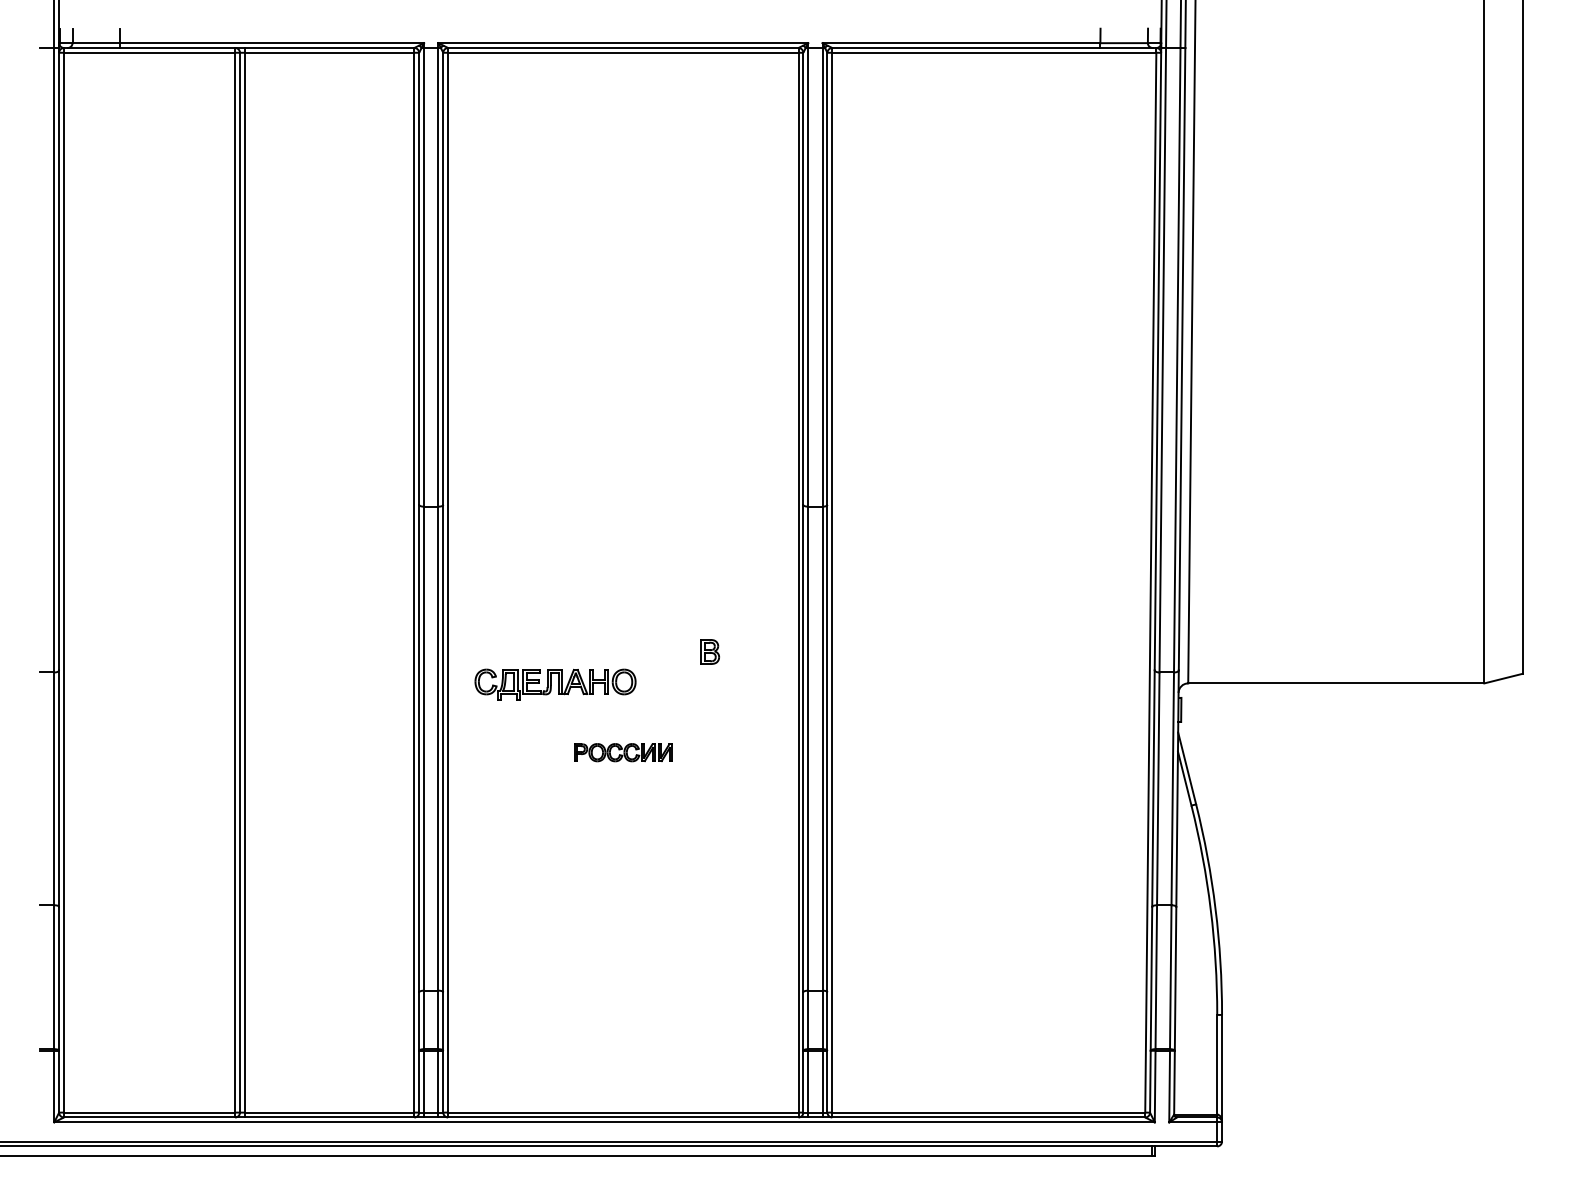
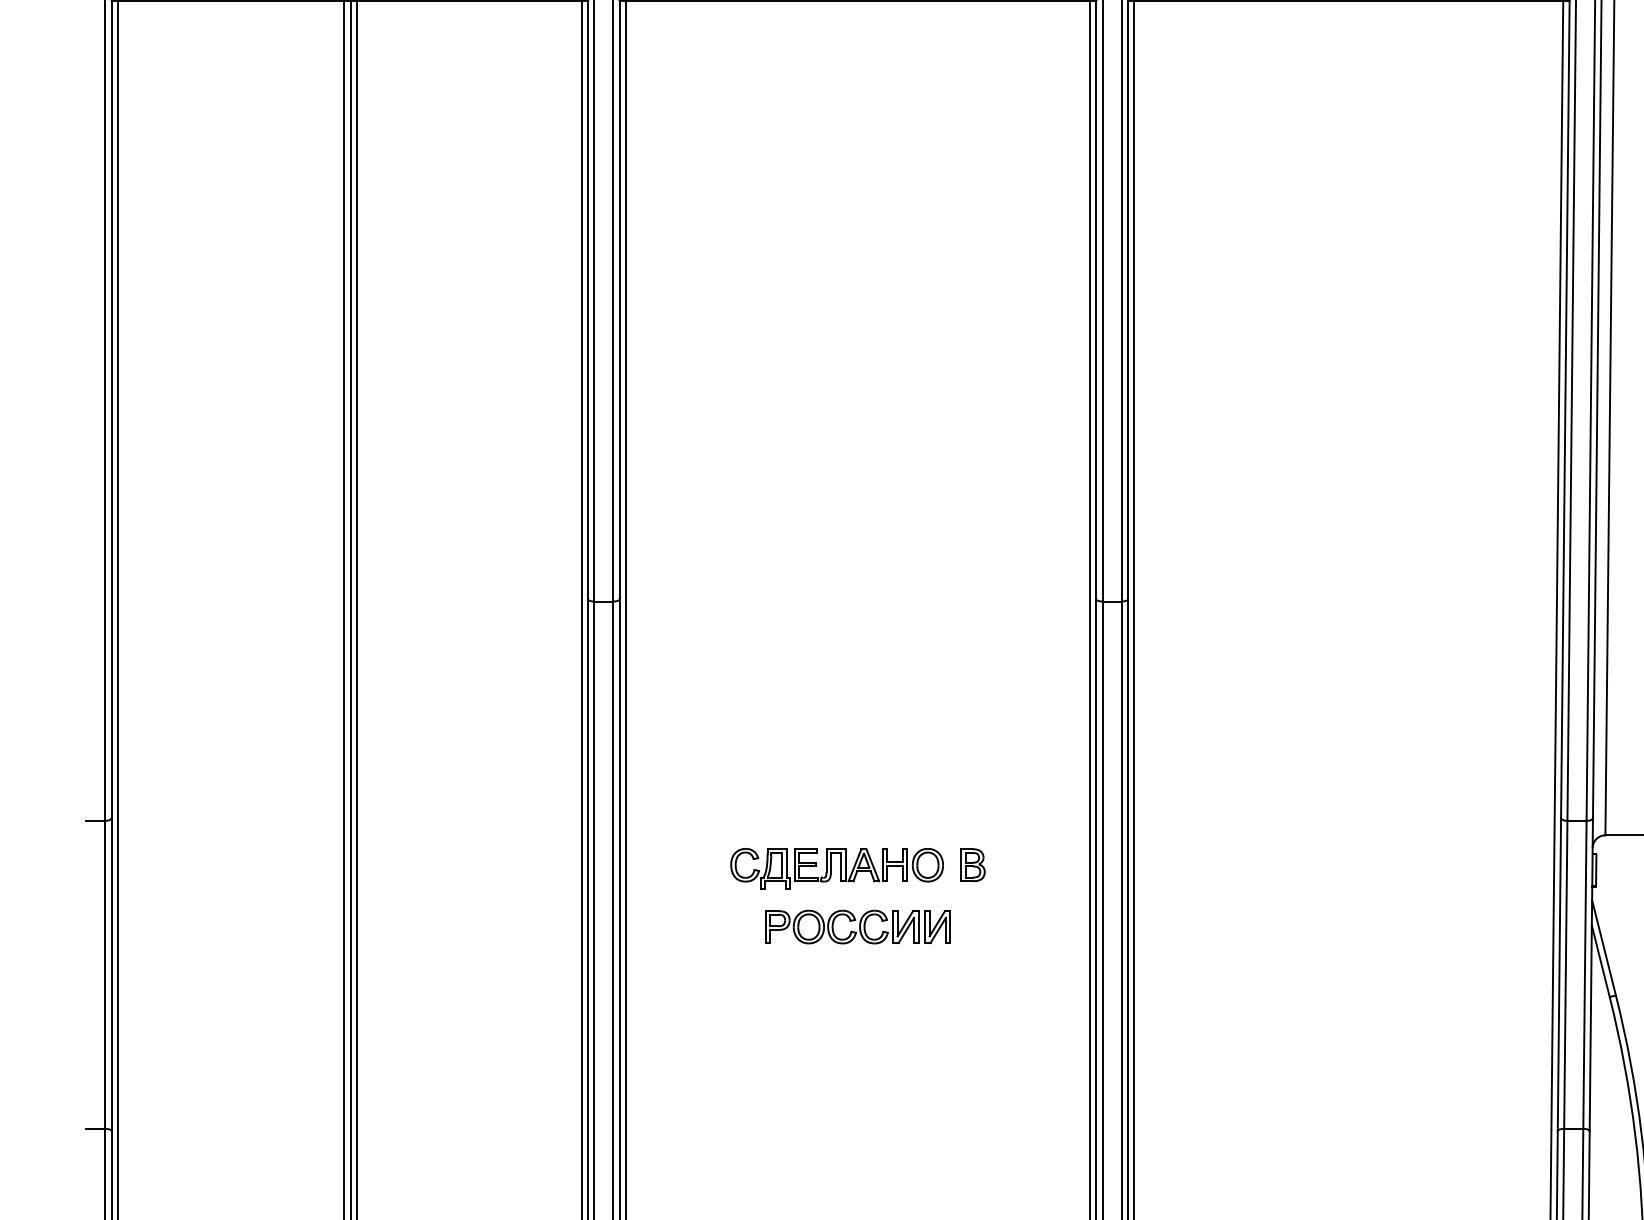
part: (709, 651) -> (972, 864), moved
part: (555, 684) -> (837, 868), moved
part: (623, 752) -> (858, 926), size x1.43

